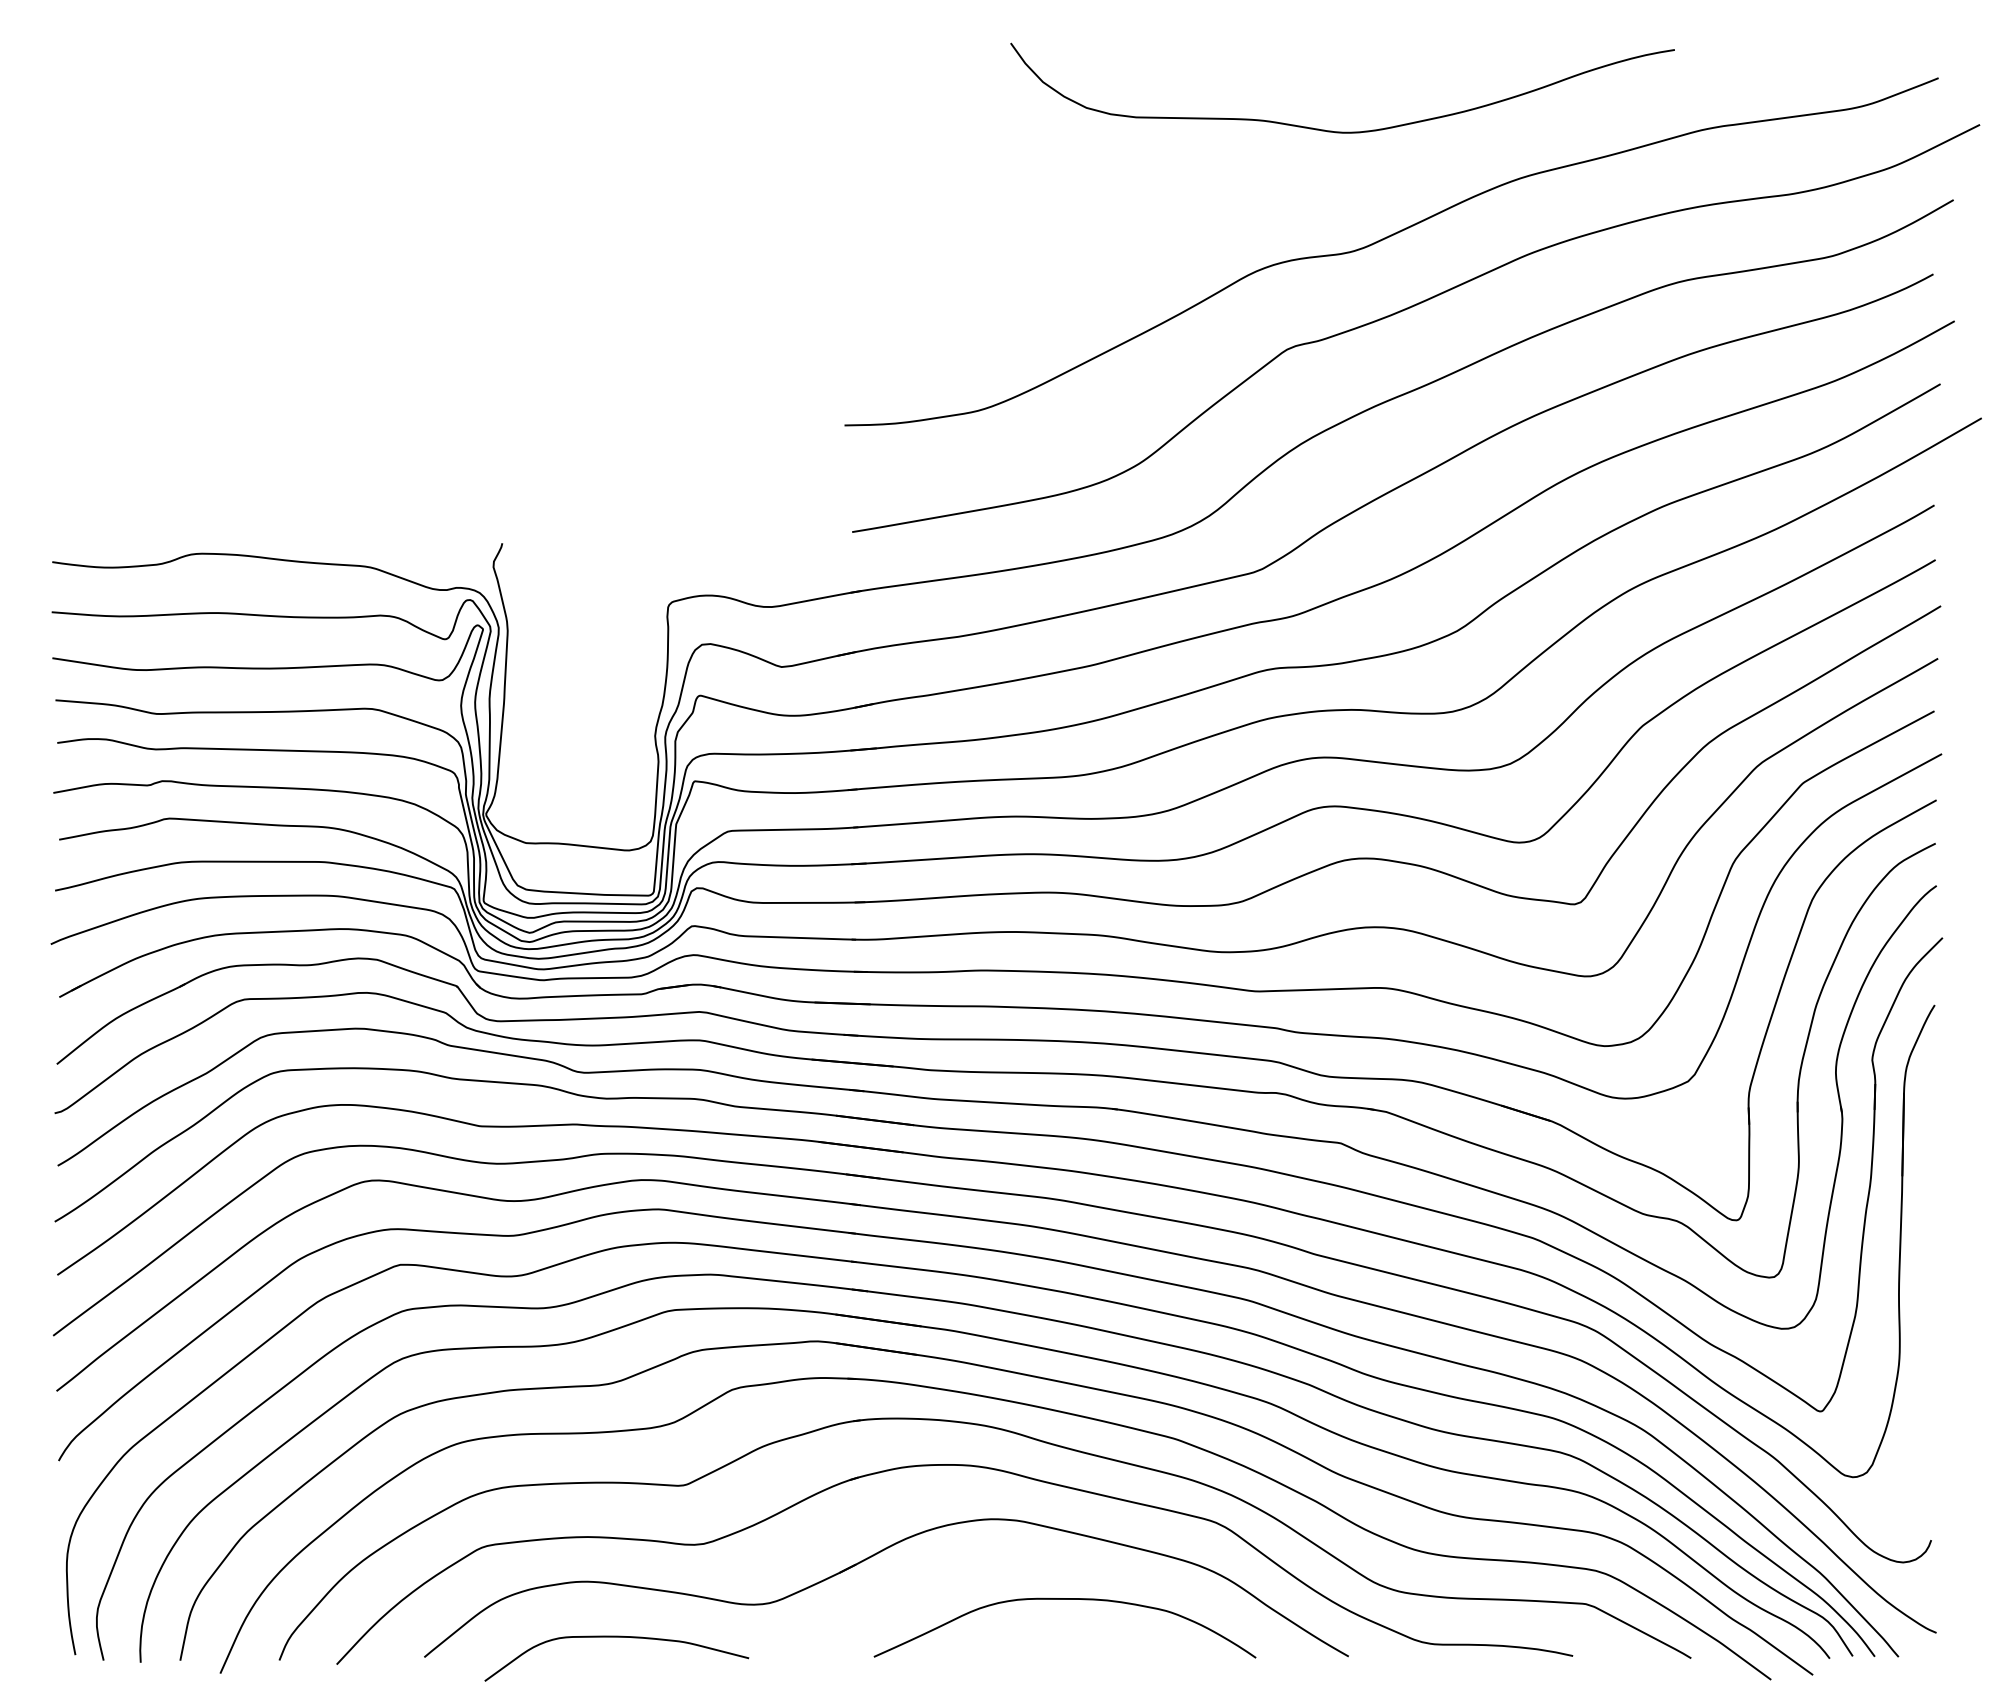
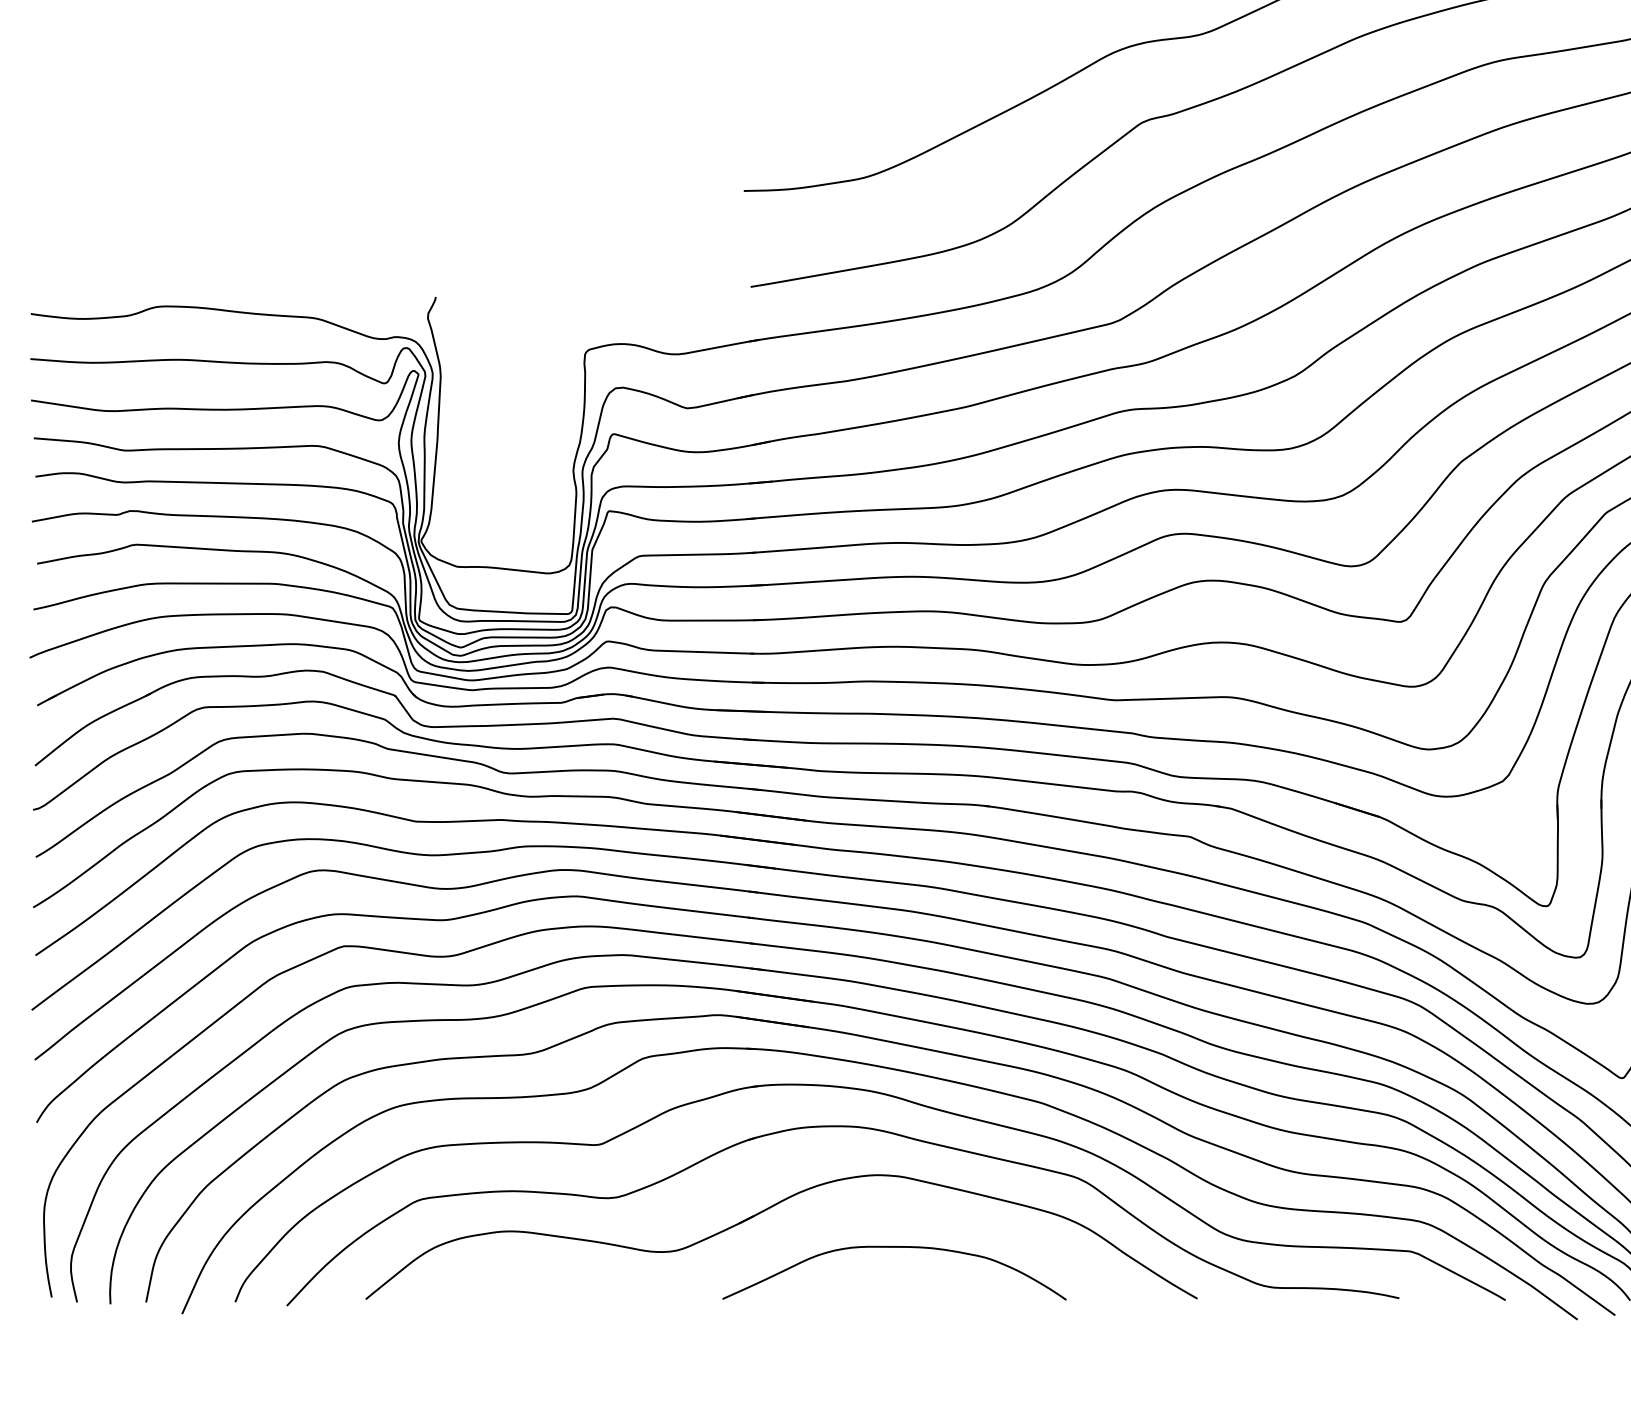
curve: (1064, 1599) -> (894, 1247), moved
curve: (616, 1637) -> (538, 1281), removed

